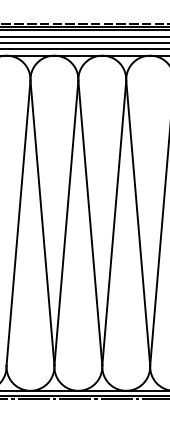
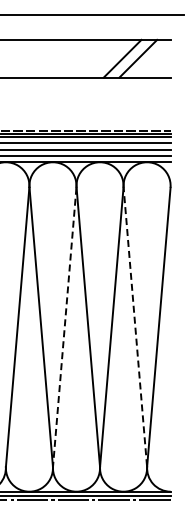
line: (66, 222) -> (64, 326), solid -> dashed
line: (138, 222) -> (135, 326), solid -> dashed

